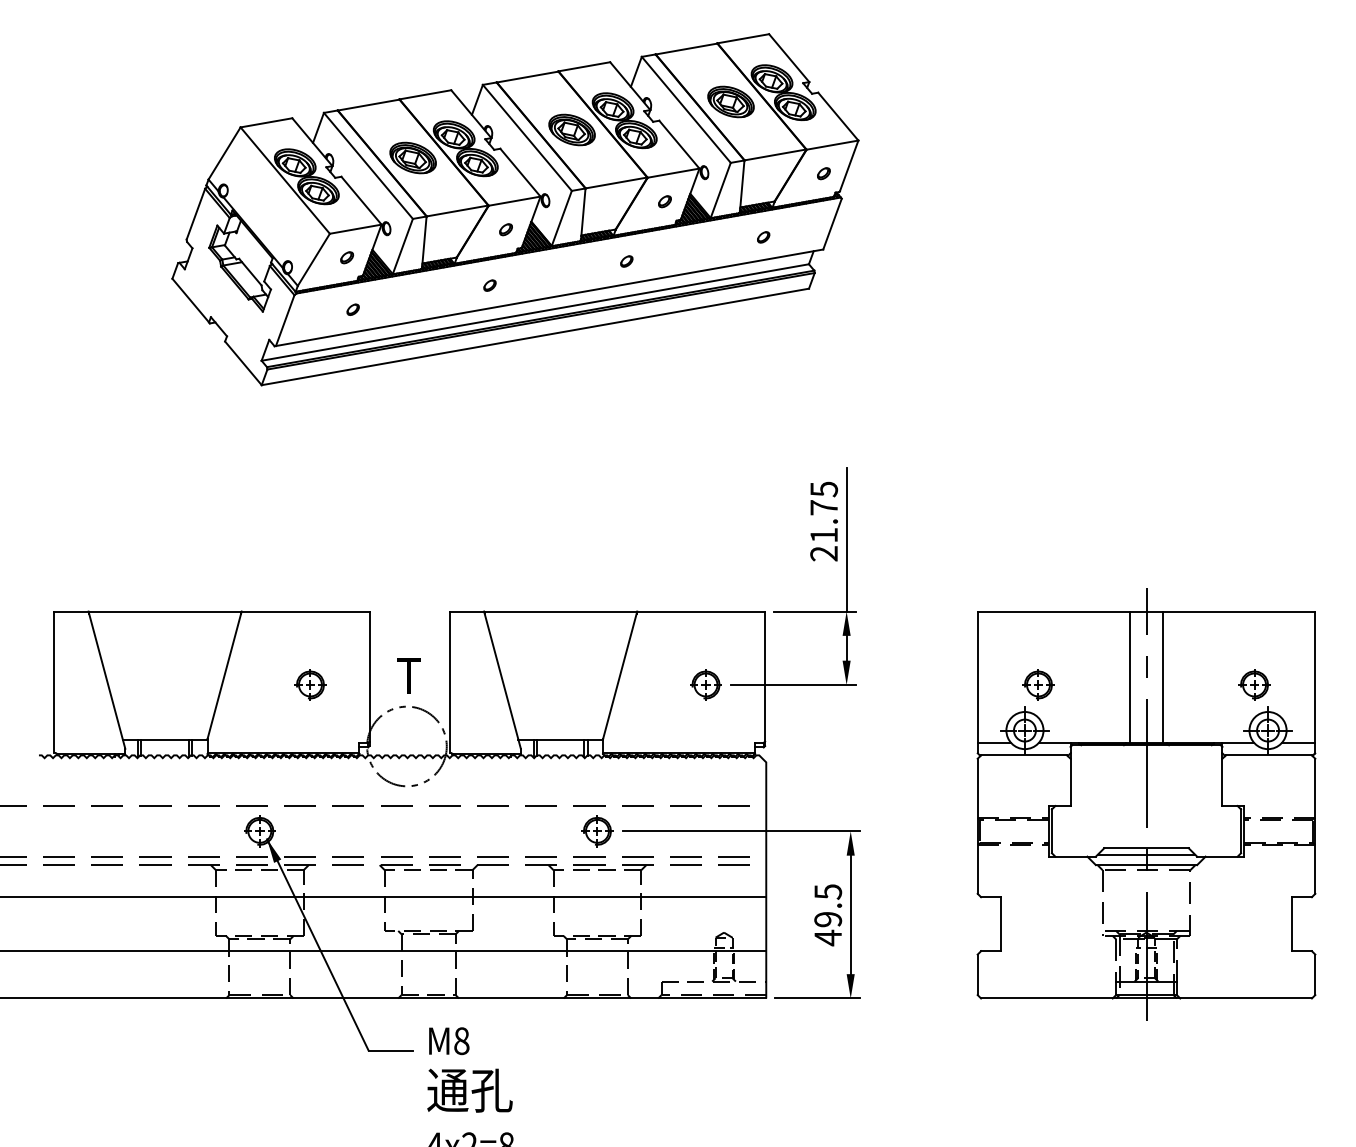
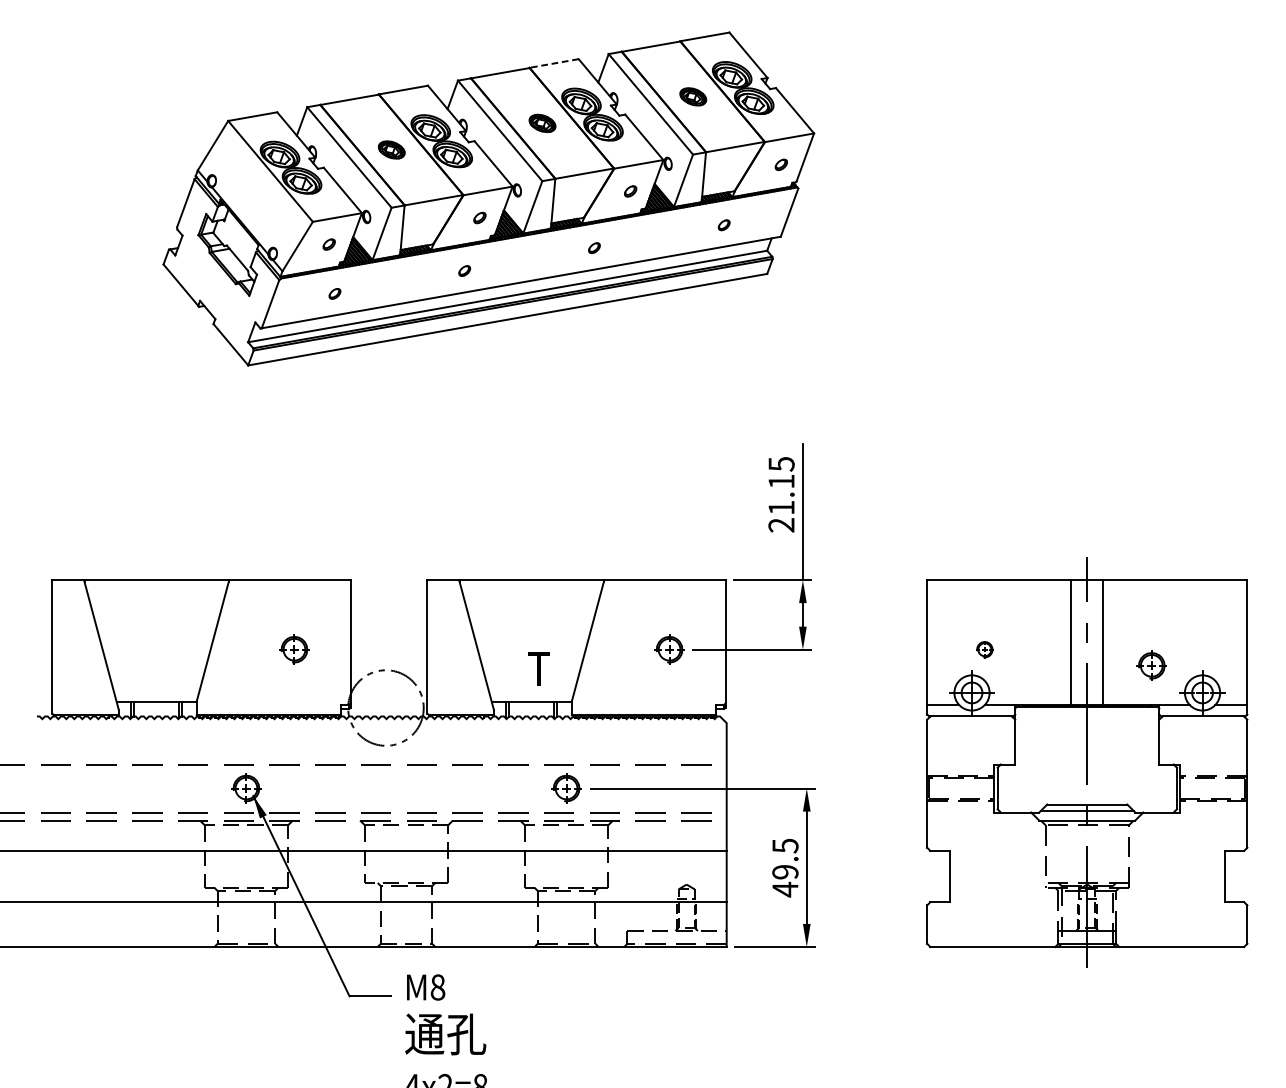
line: (583, 66) -> (553, 63), solid -> dashed
part: (730, 101) -> (692, 96), size x0.6
part: (571, 129) -> (542, 122), size x0.6
part: (412, 157) -> (391, 149), size x0.6
text: (823, 507) -> (780, 481), 21.75 -> 21.15
text: (408, 675) -> (538, 668), moved
part: (1038, 684) -> (984, 649), size x0.6
part: (1254, 684) -> (1151, 665), moved

